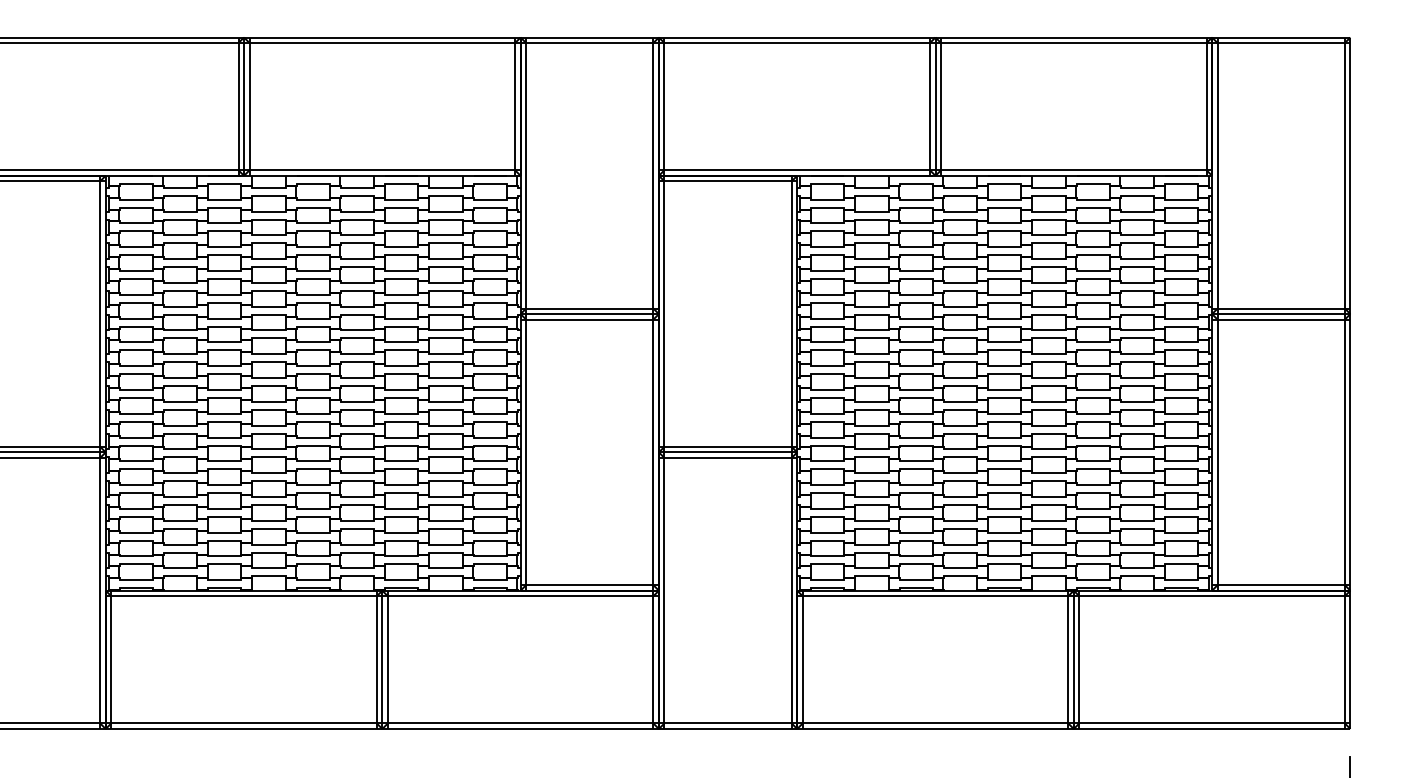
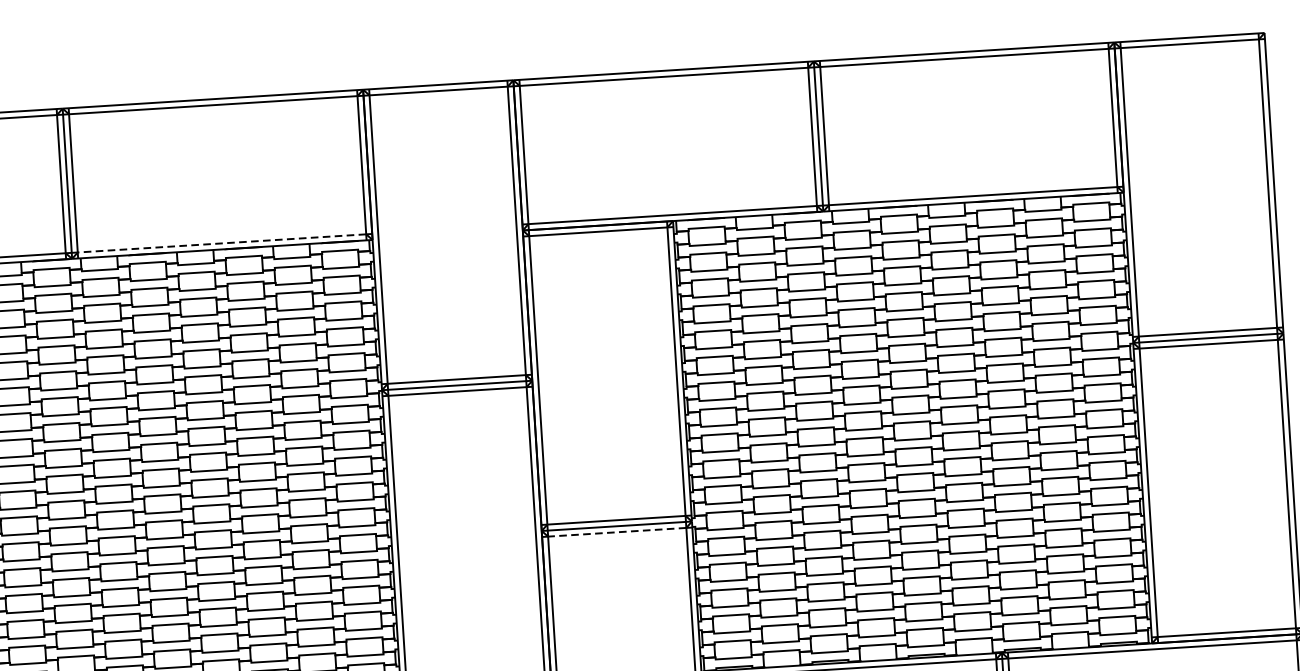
line: (382, 170) -> (222, 243), solid -> dashed
line: (728, 457) -> (617, 531), solid -> dashed

